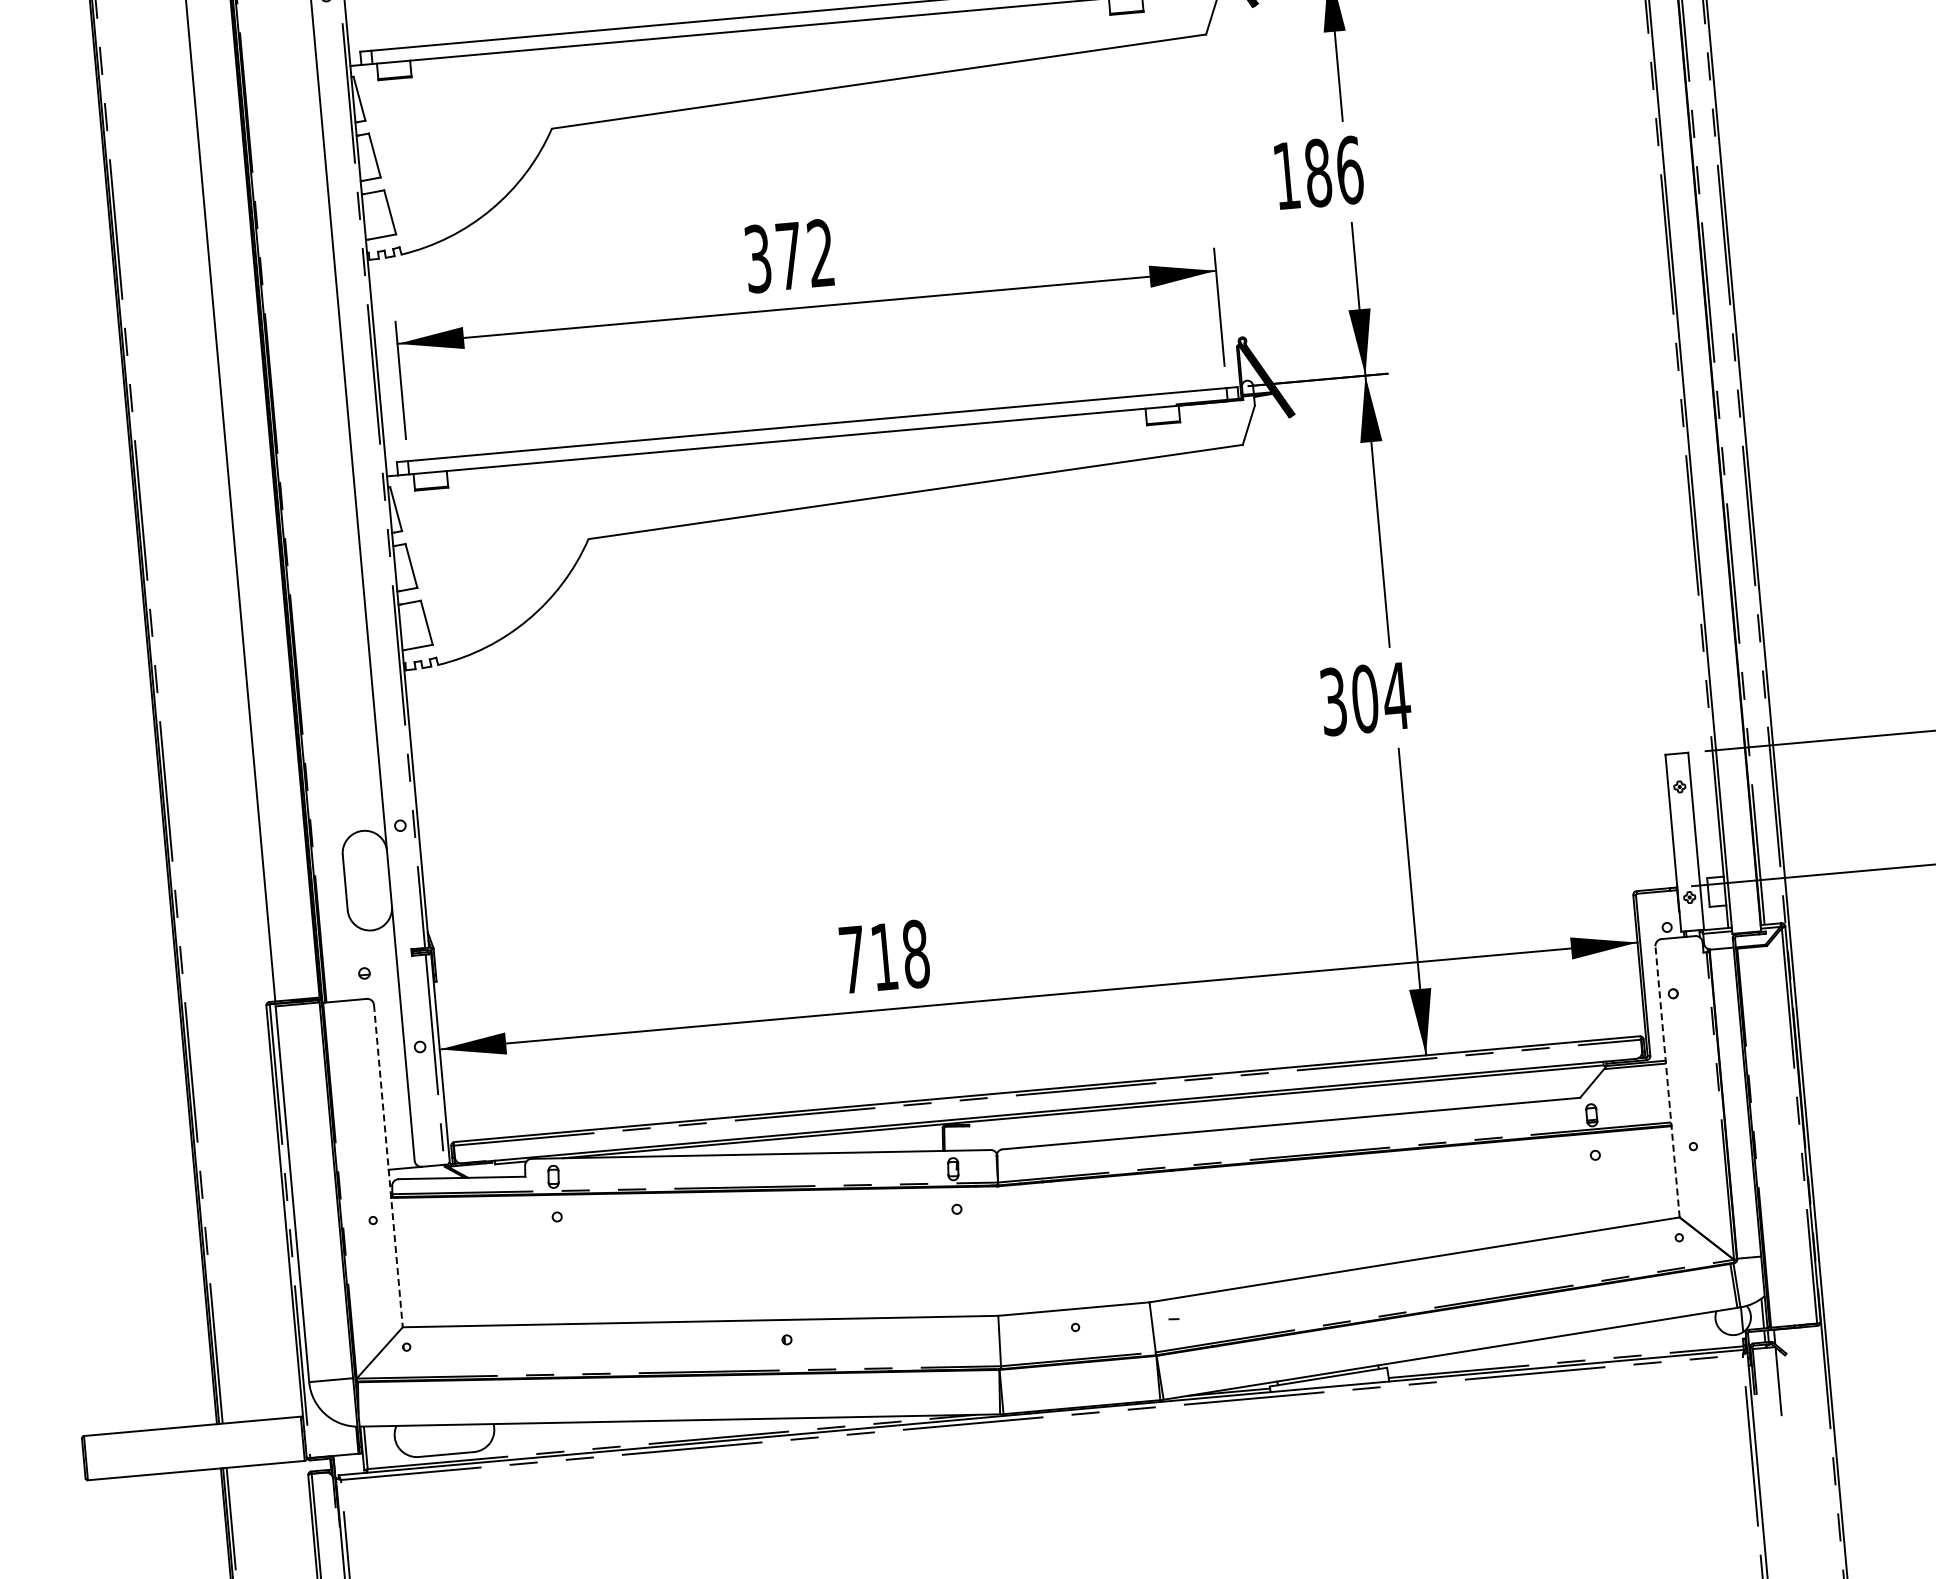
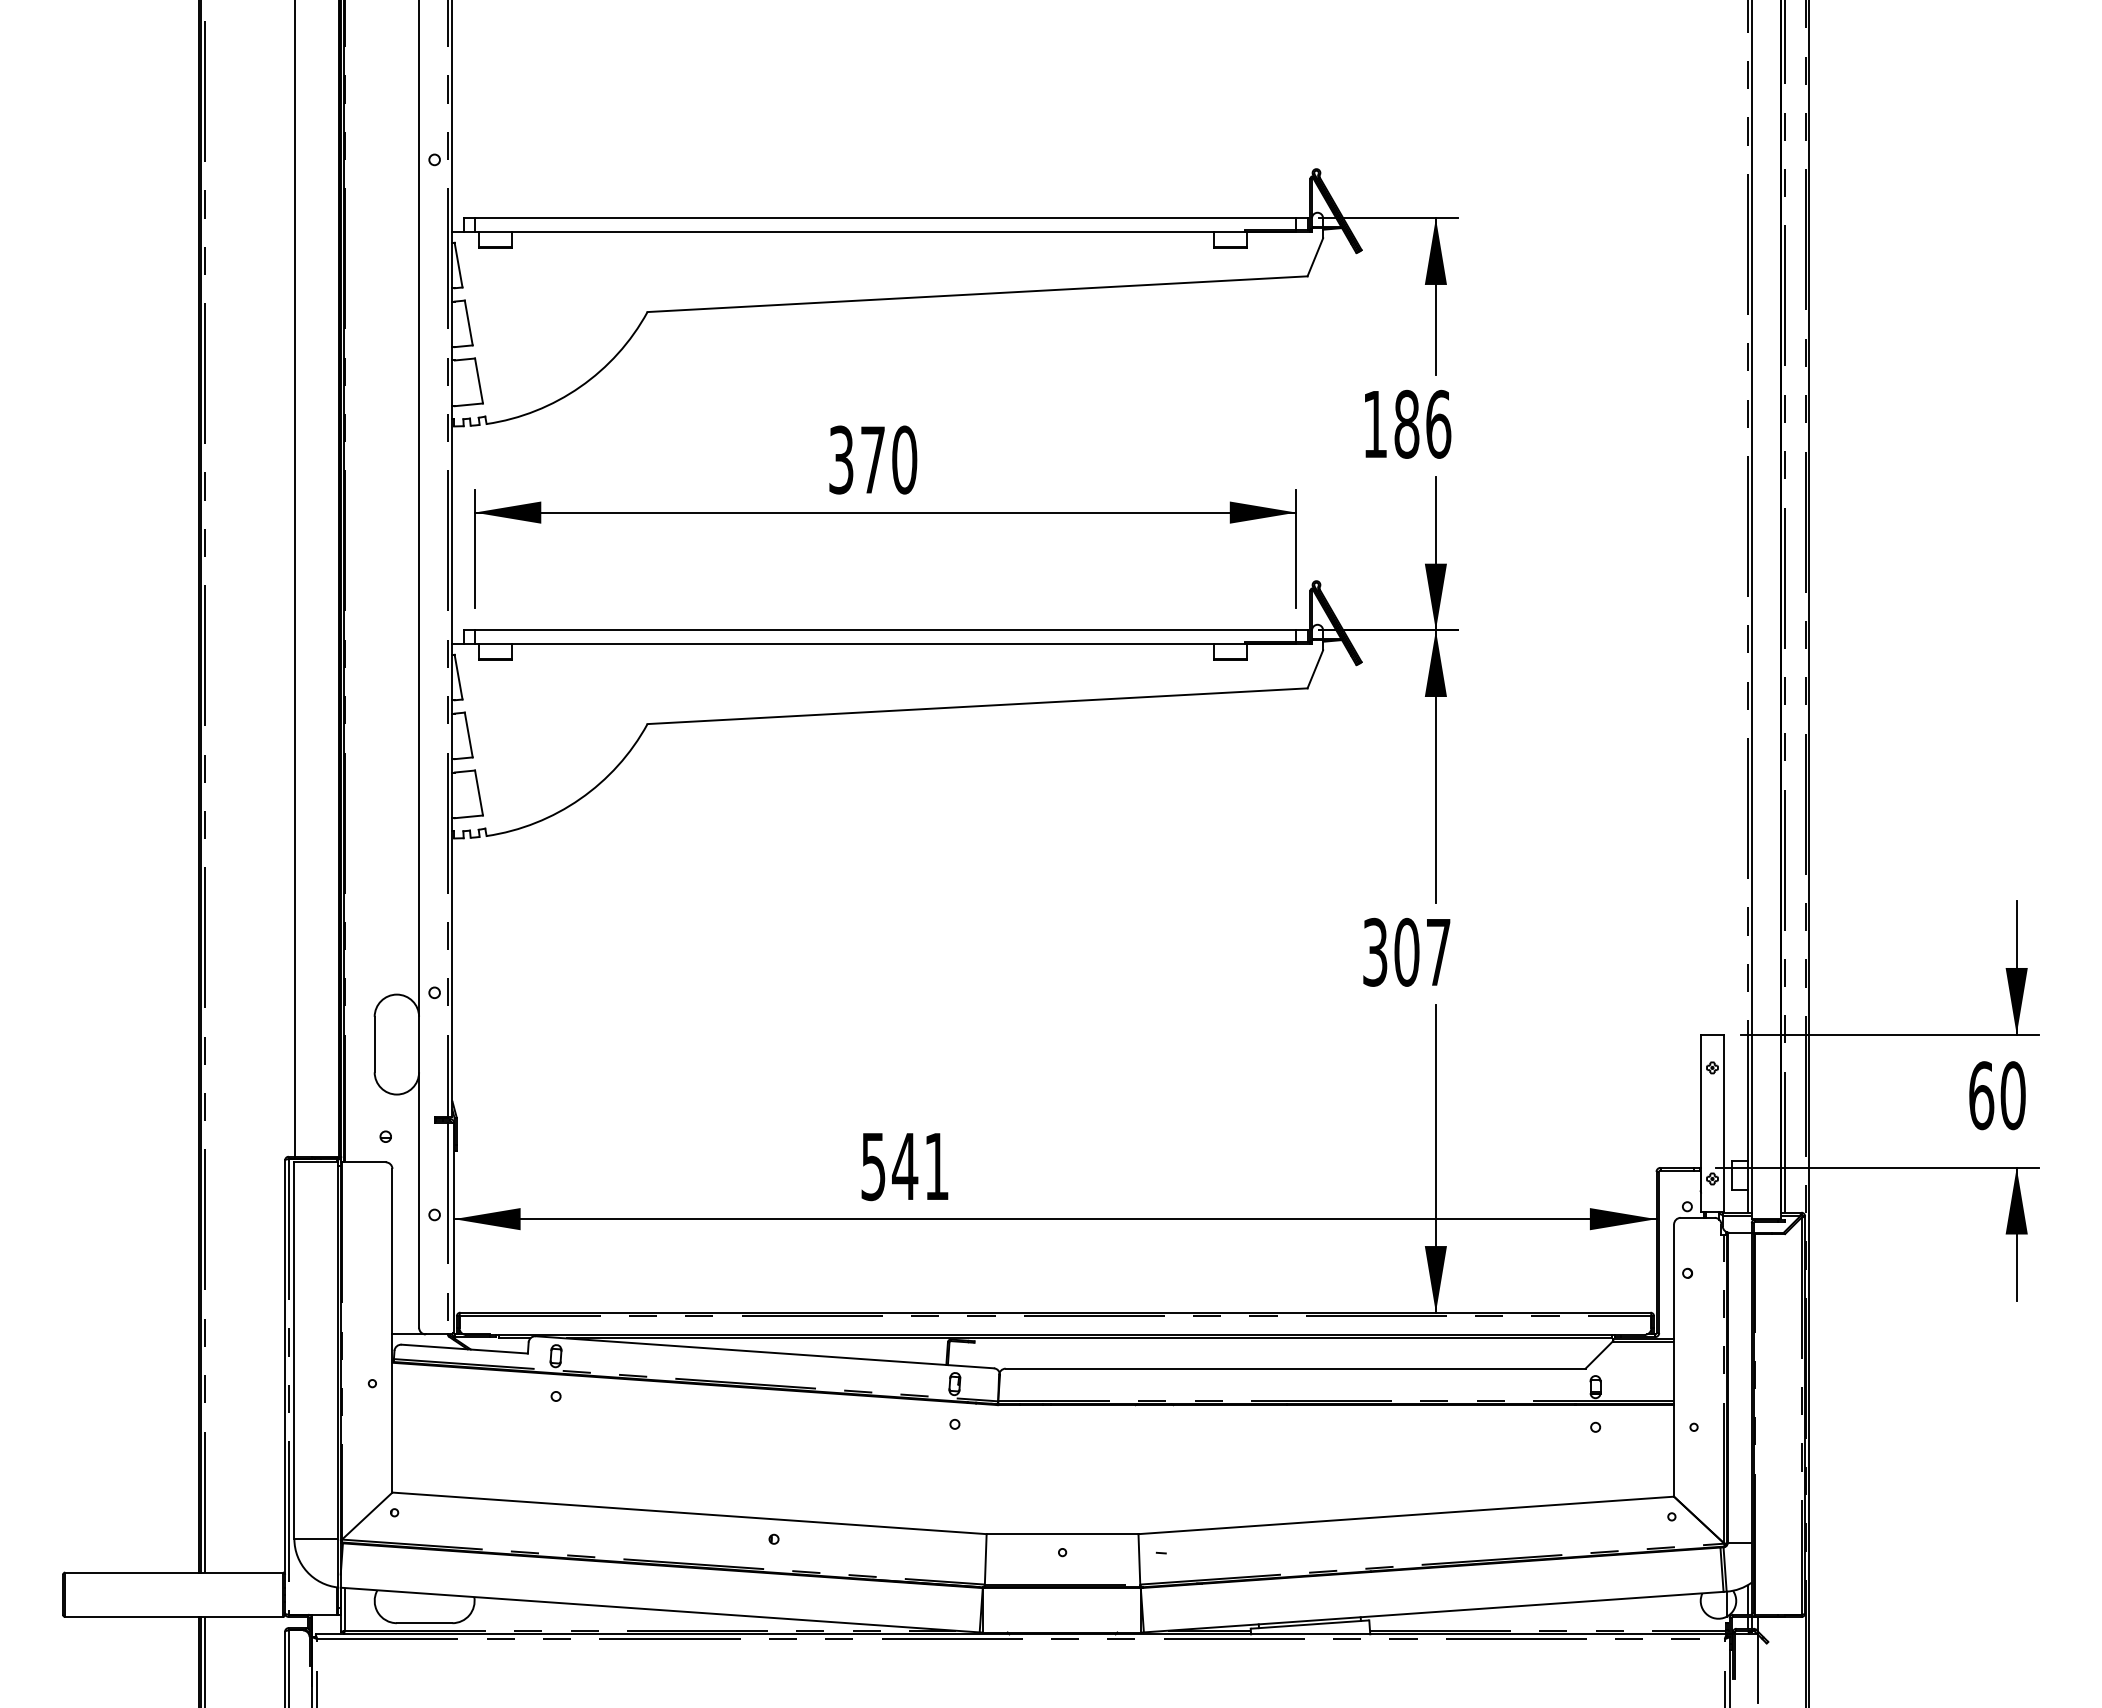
text: (820, 252) -> (904, 459), 372 -> 370
text: (1396, 696) -> (1438, 952), 304 -> 307
text: (884, 956) -> (905, 1166), 718 -> 541
line: (1668, 1081) -> (1674, 1360), dashed -> solid
line: (388, 1165) -> (392, 1330), dashed -> solid

